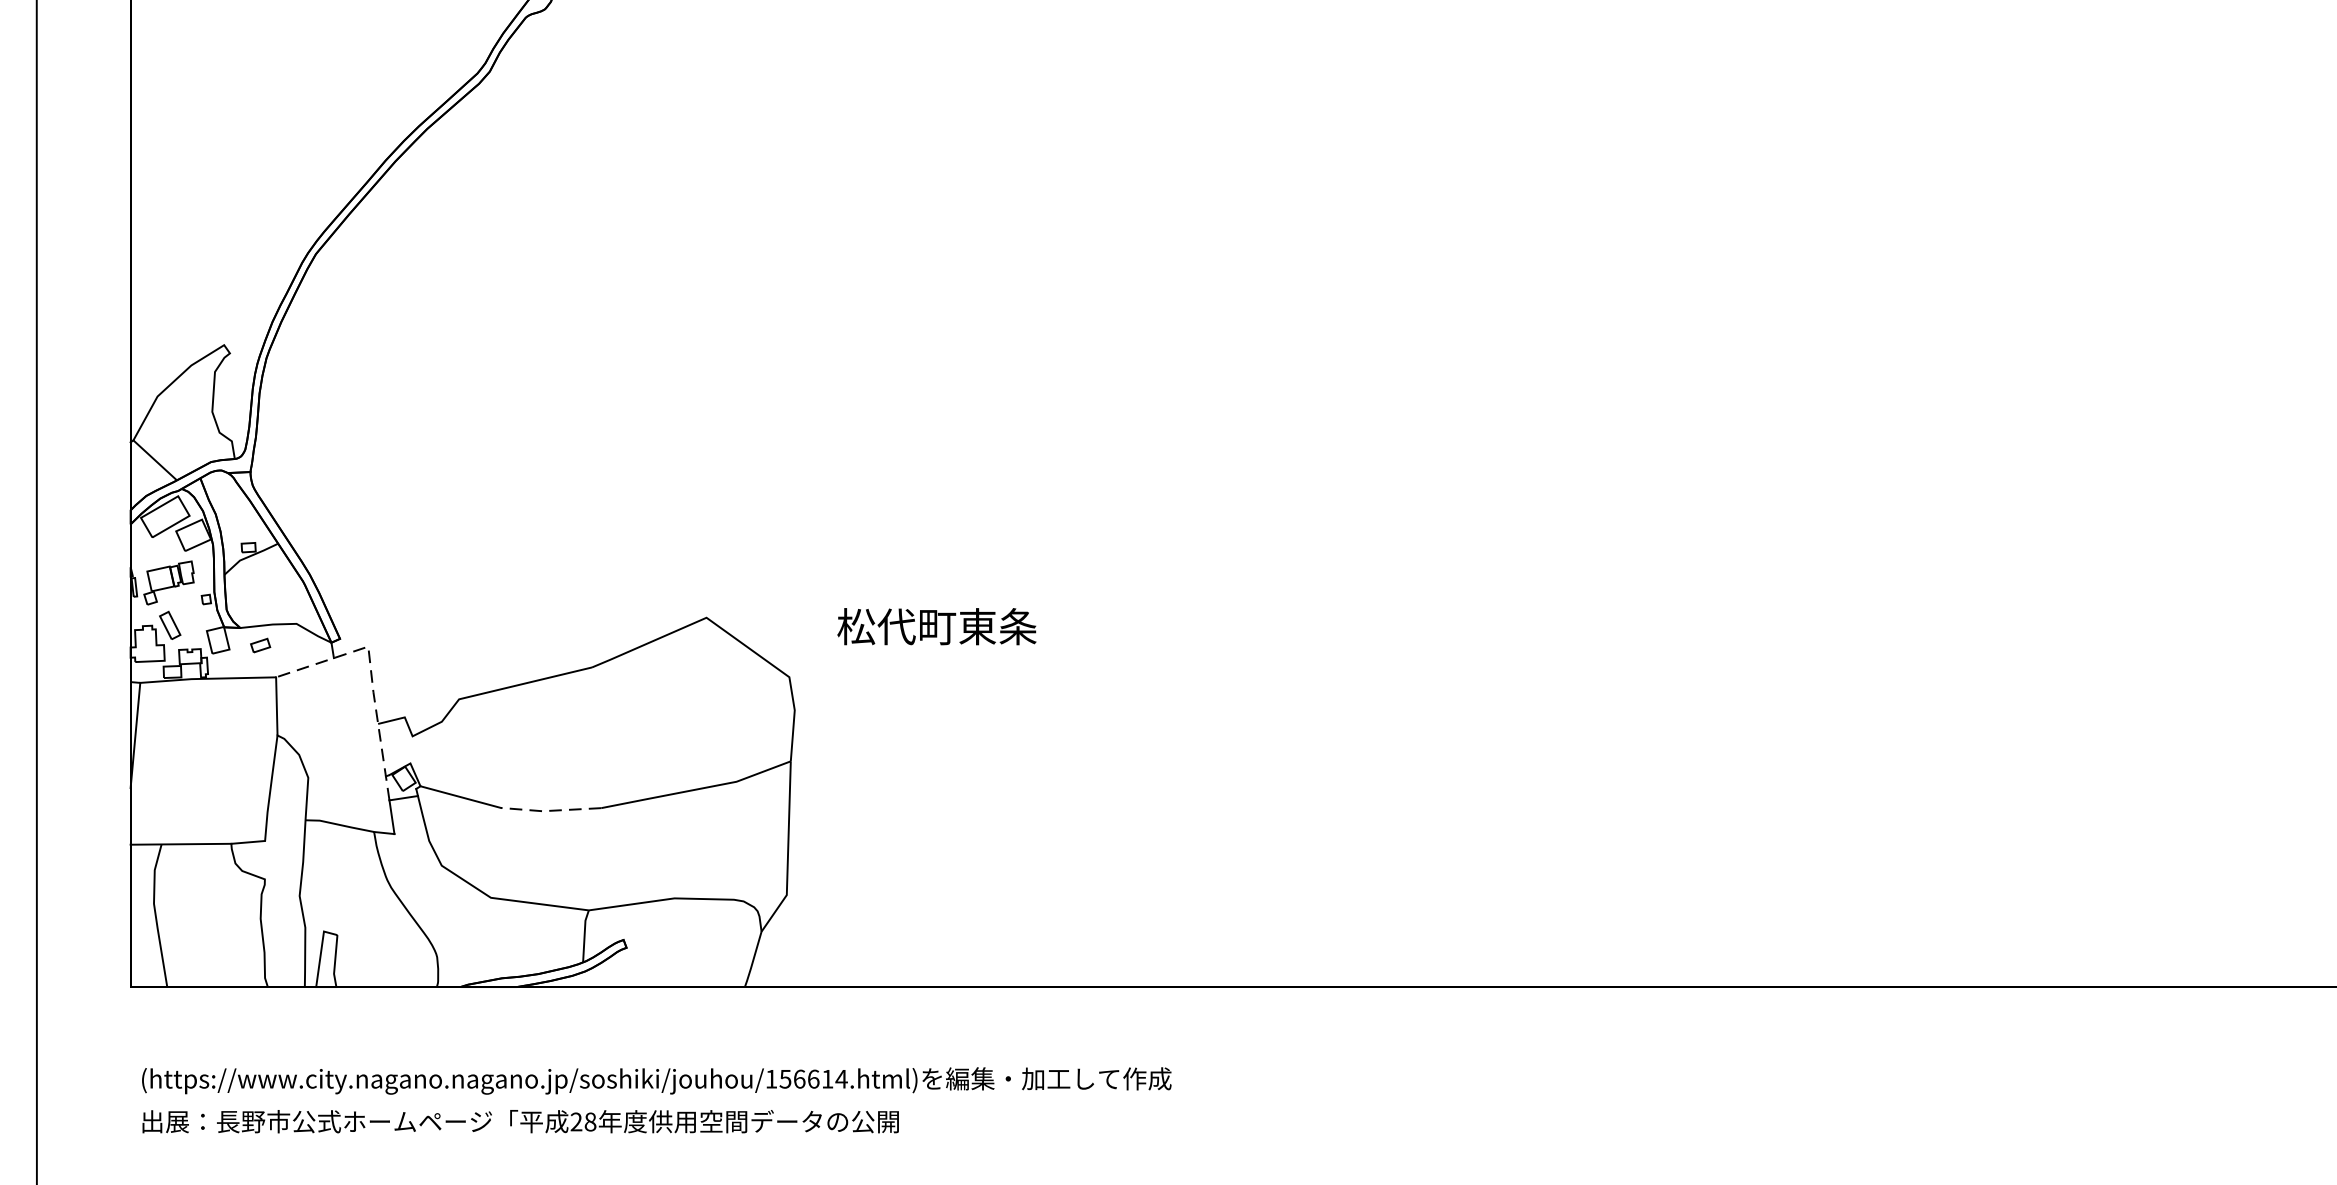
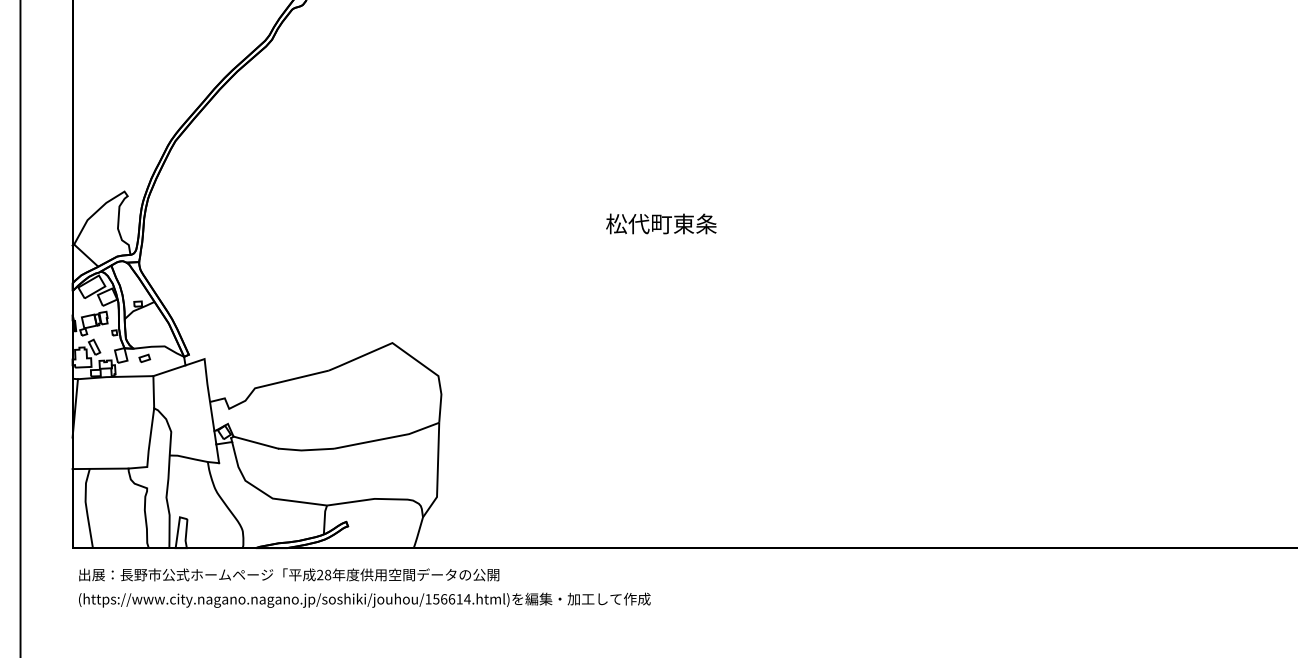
text: (937, 625) -> (661, 223), moved
line: (371, 674) -> (206, 374), dashed -> solid
line: (549, 811) -> (305, 450), dashed -> solid
text: (521, 1120) -> (289, 574), moved

